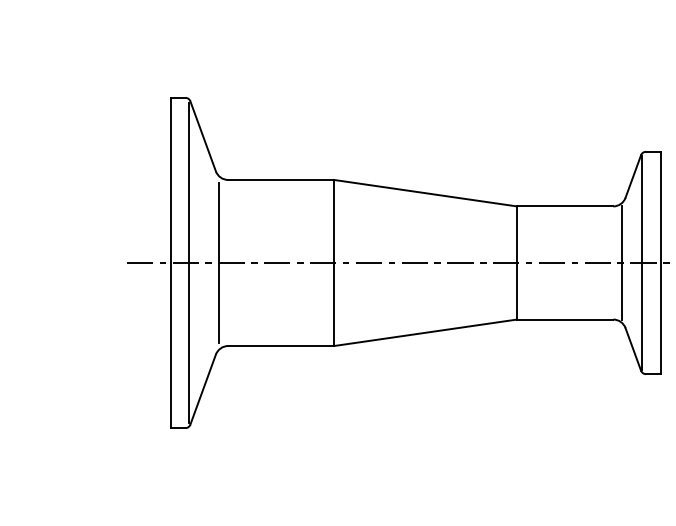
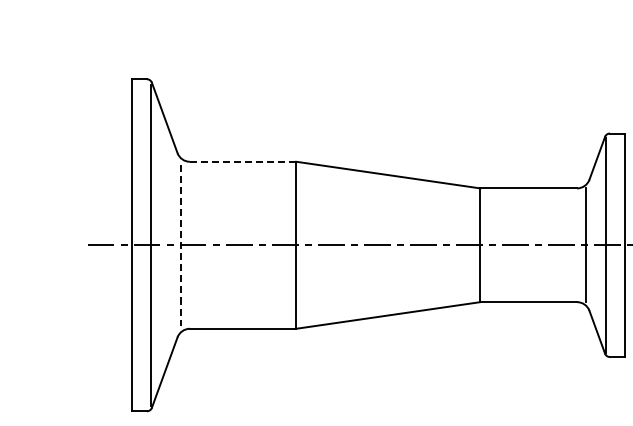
line: (281, 179) -> (243, 161), solid -> dashed
line: (219, 263) -> (181, 245), solid -> dashed

